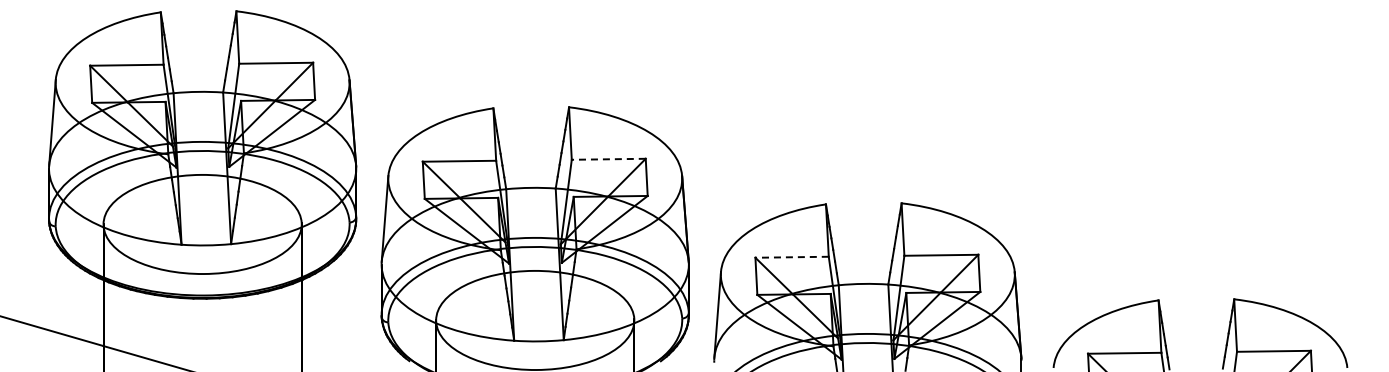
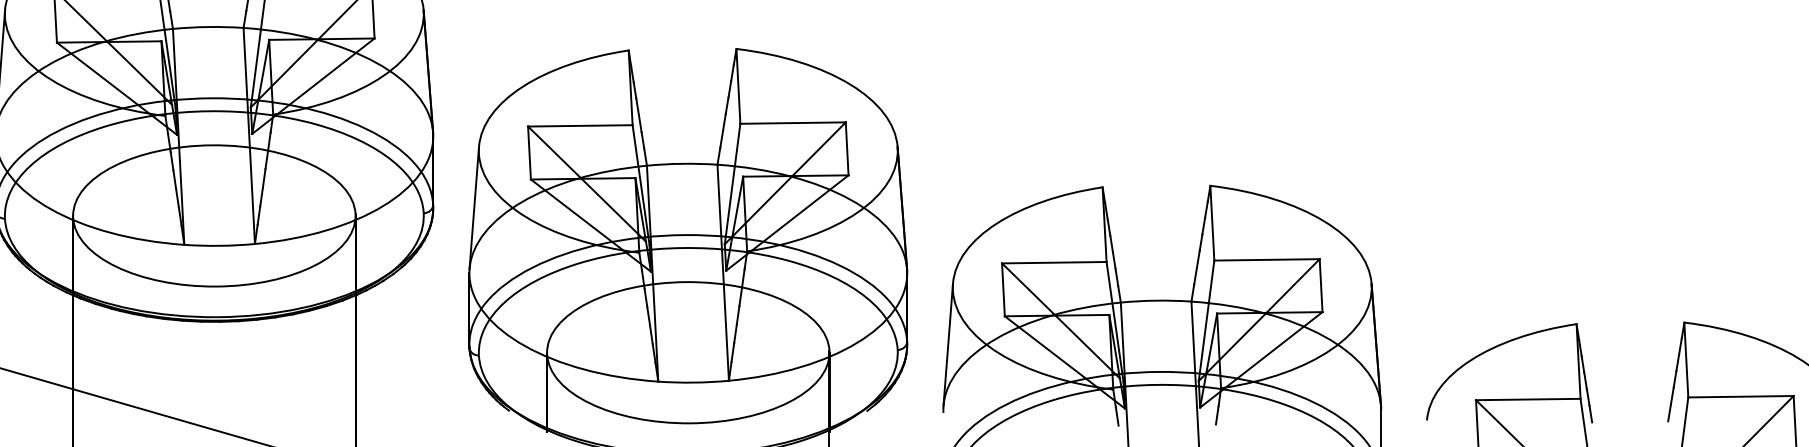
line: (608, 159) -> (792, 123), dashed -> solid
line: (792, 257) -> (1054, 263), dashed -> solid

